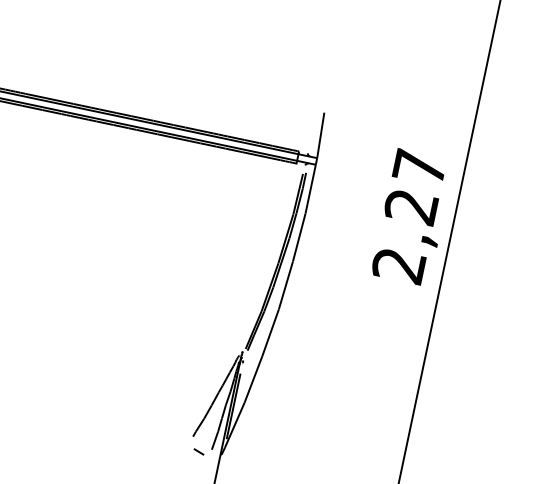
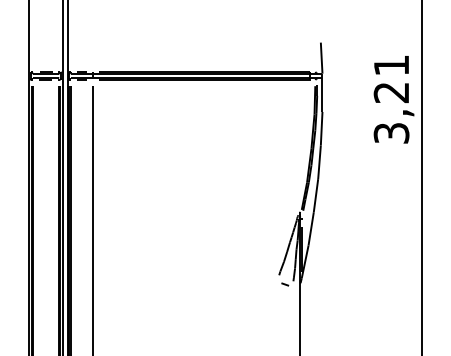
text: (409, 216) -> (391, 99), 2,27 -> 3,21

